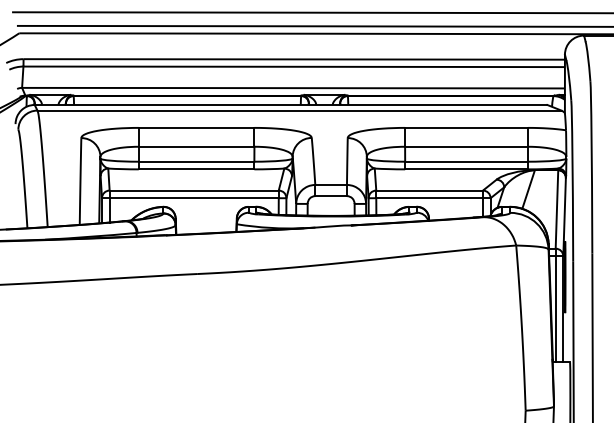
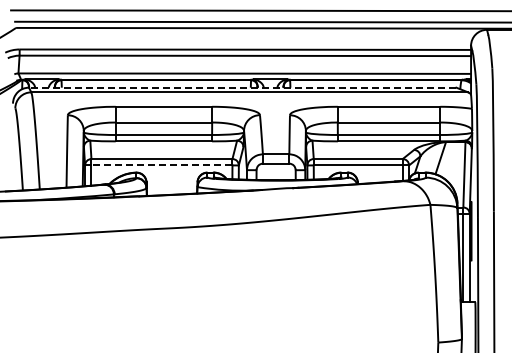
line: (290, 104) -> (242, 87), solid -> dashed
line: (193, 198) -> (161, 165), solid -> dashed

